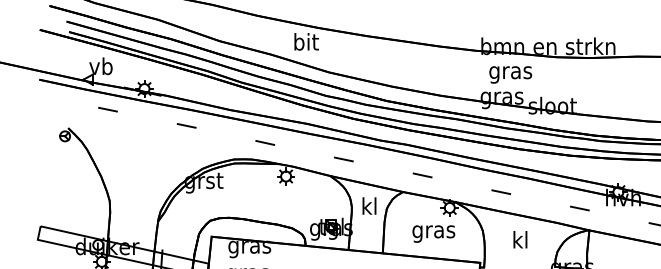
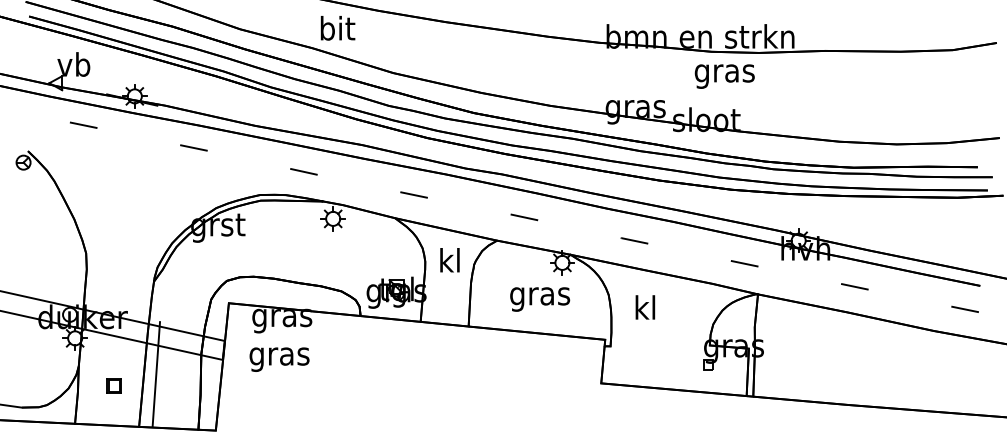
text: (306, 42) -> (337, 28), moved
text: (510, 74) -> (724, 76), moved
text: (520, 239) -> (645, 307), moved

